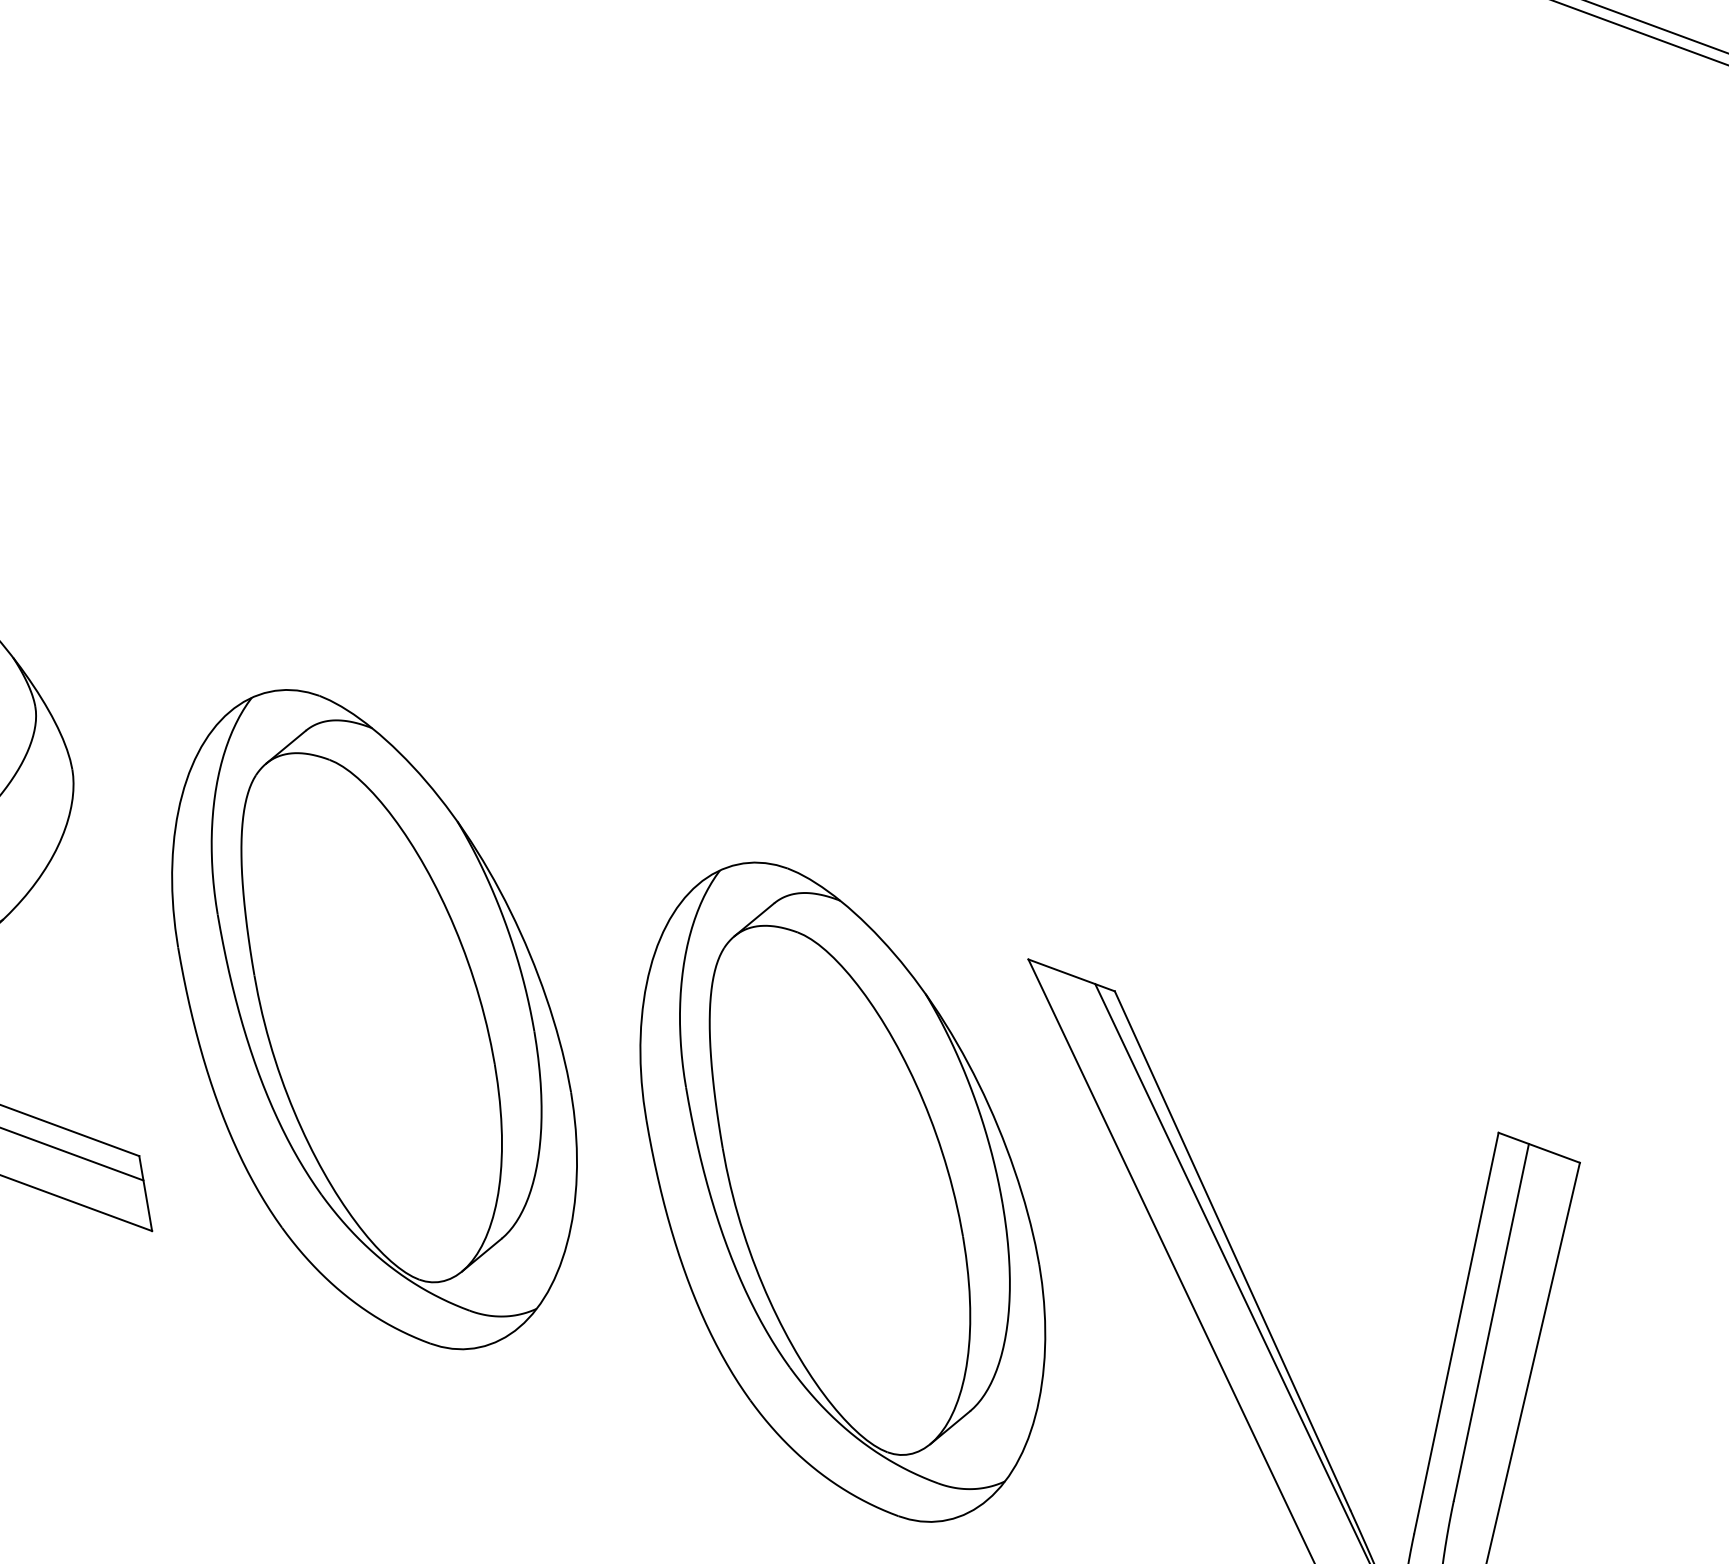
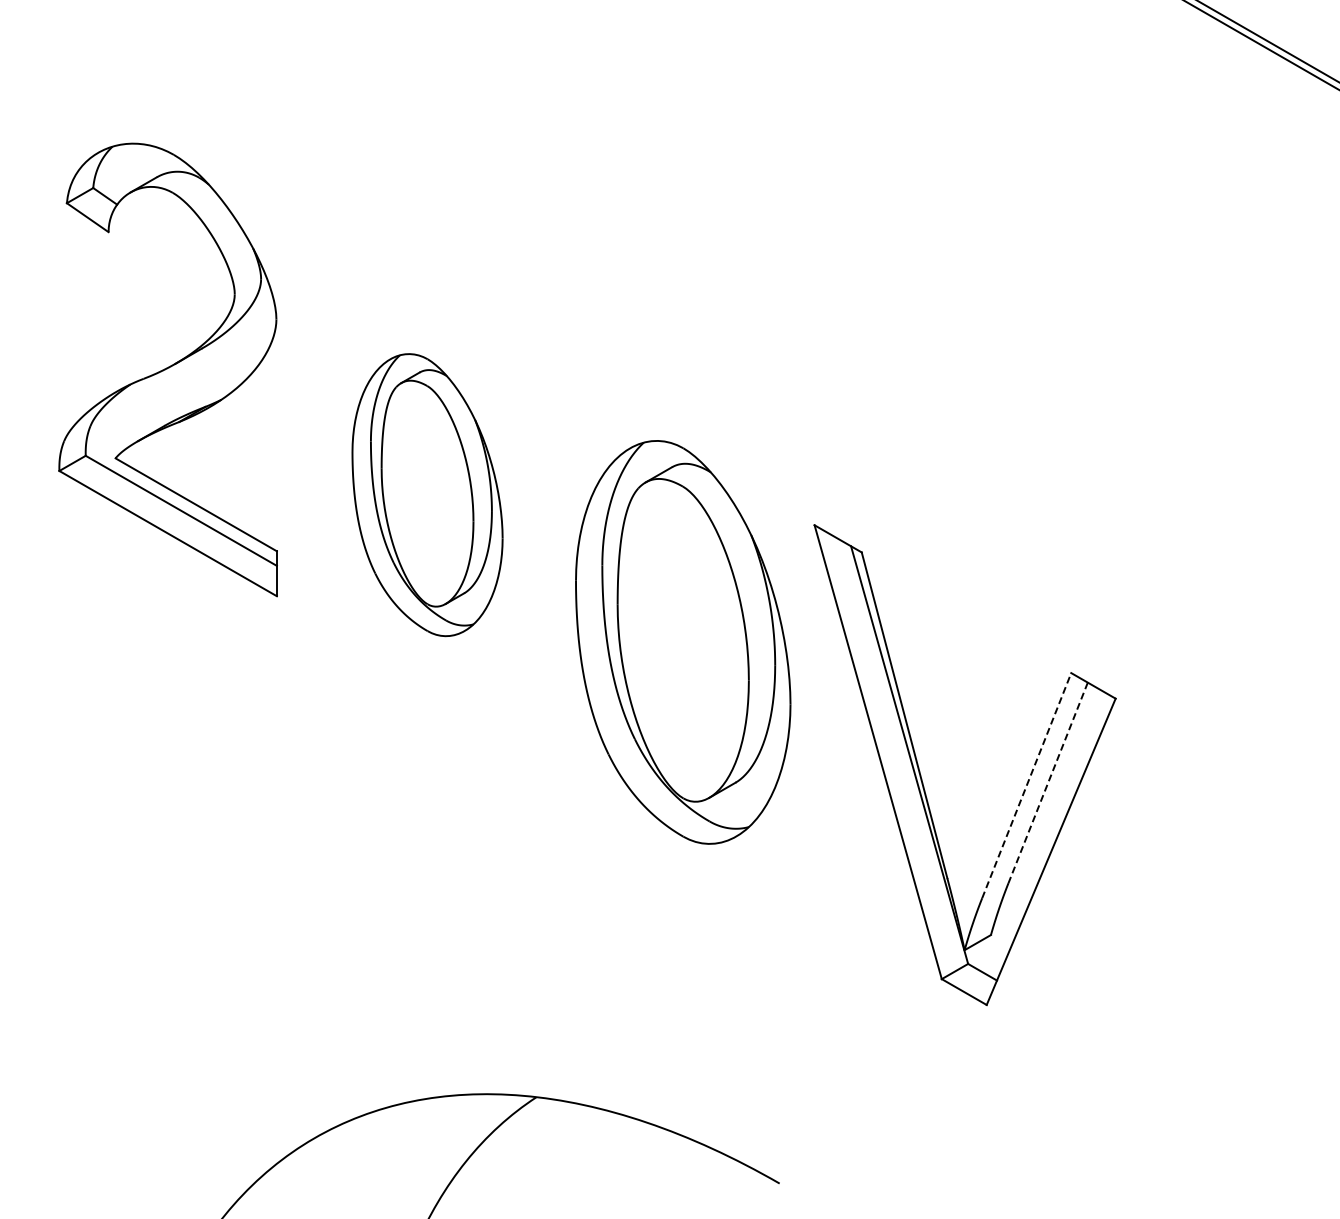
part: (374, 1018) -> (427, 494), size x0.7
line: (1491, 1321) -> (1048, 782), solid -> dashed
line: (1455, 1332) -> (1026, 785), solid -> dashed

